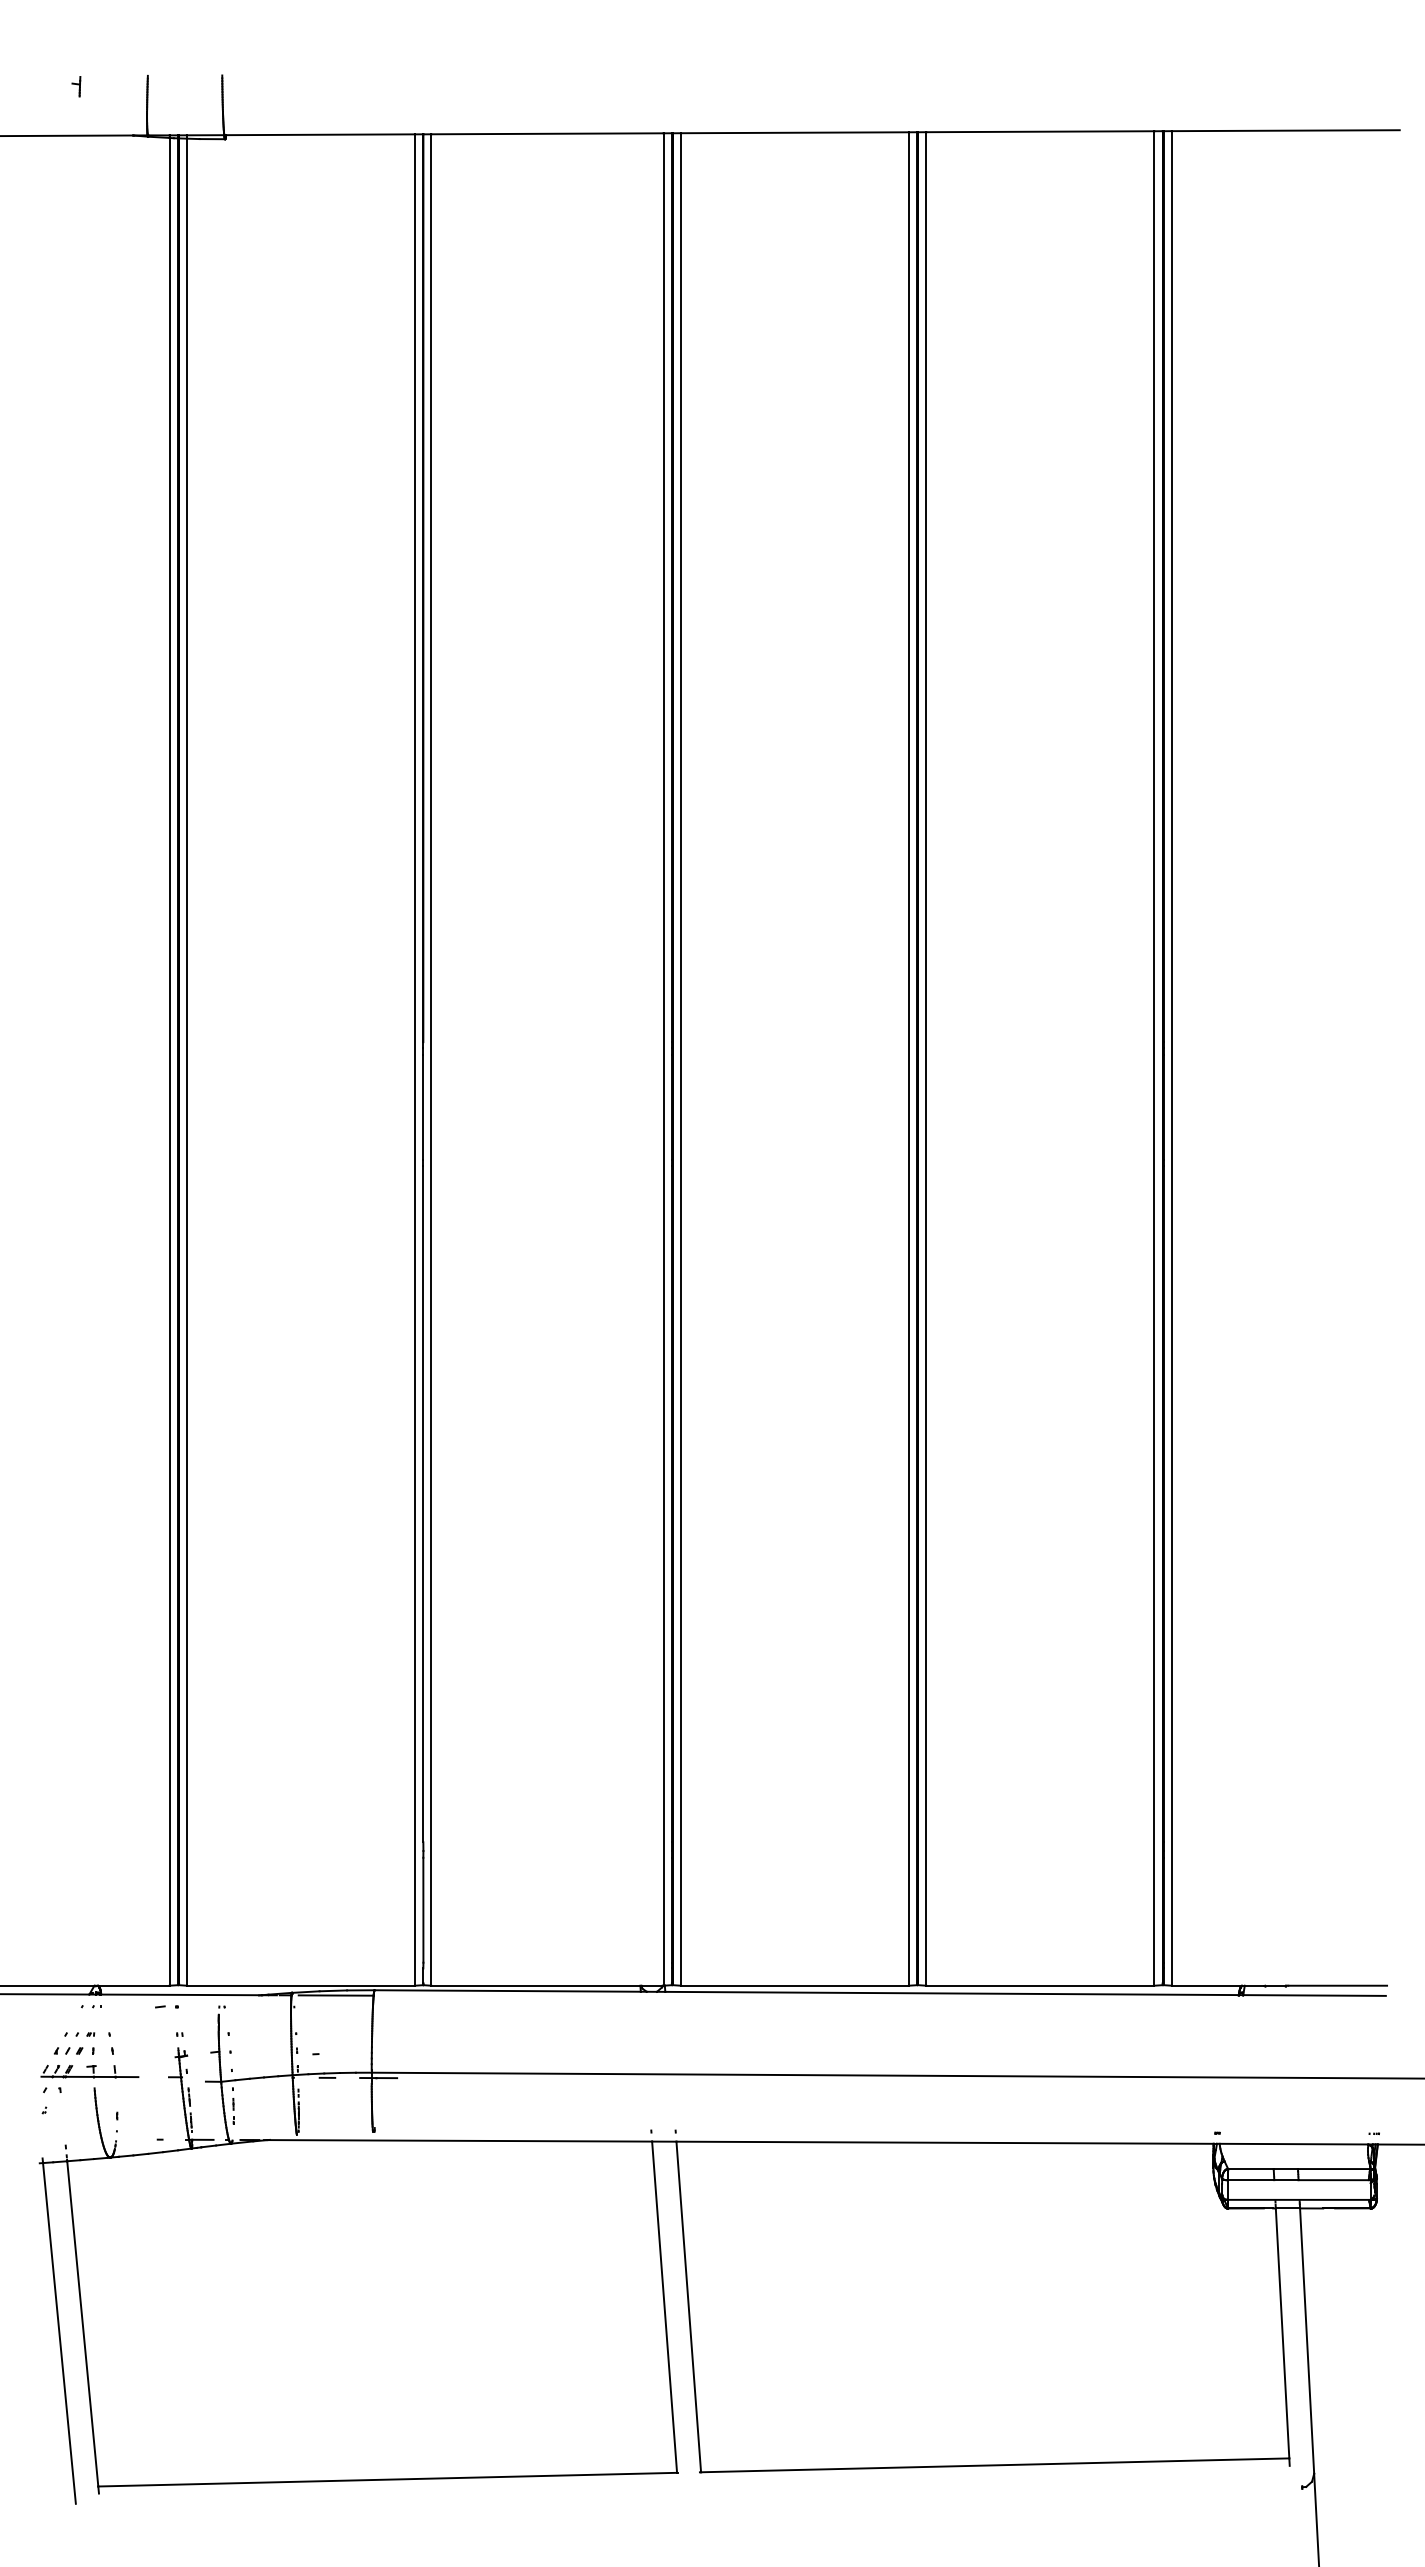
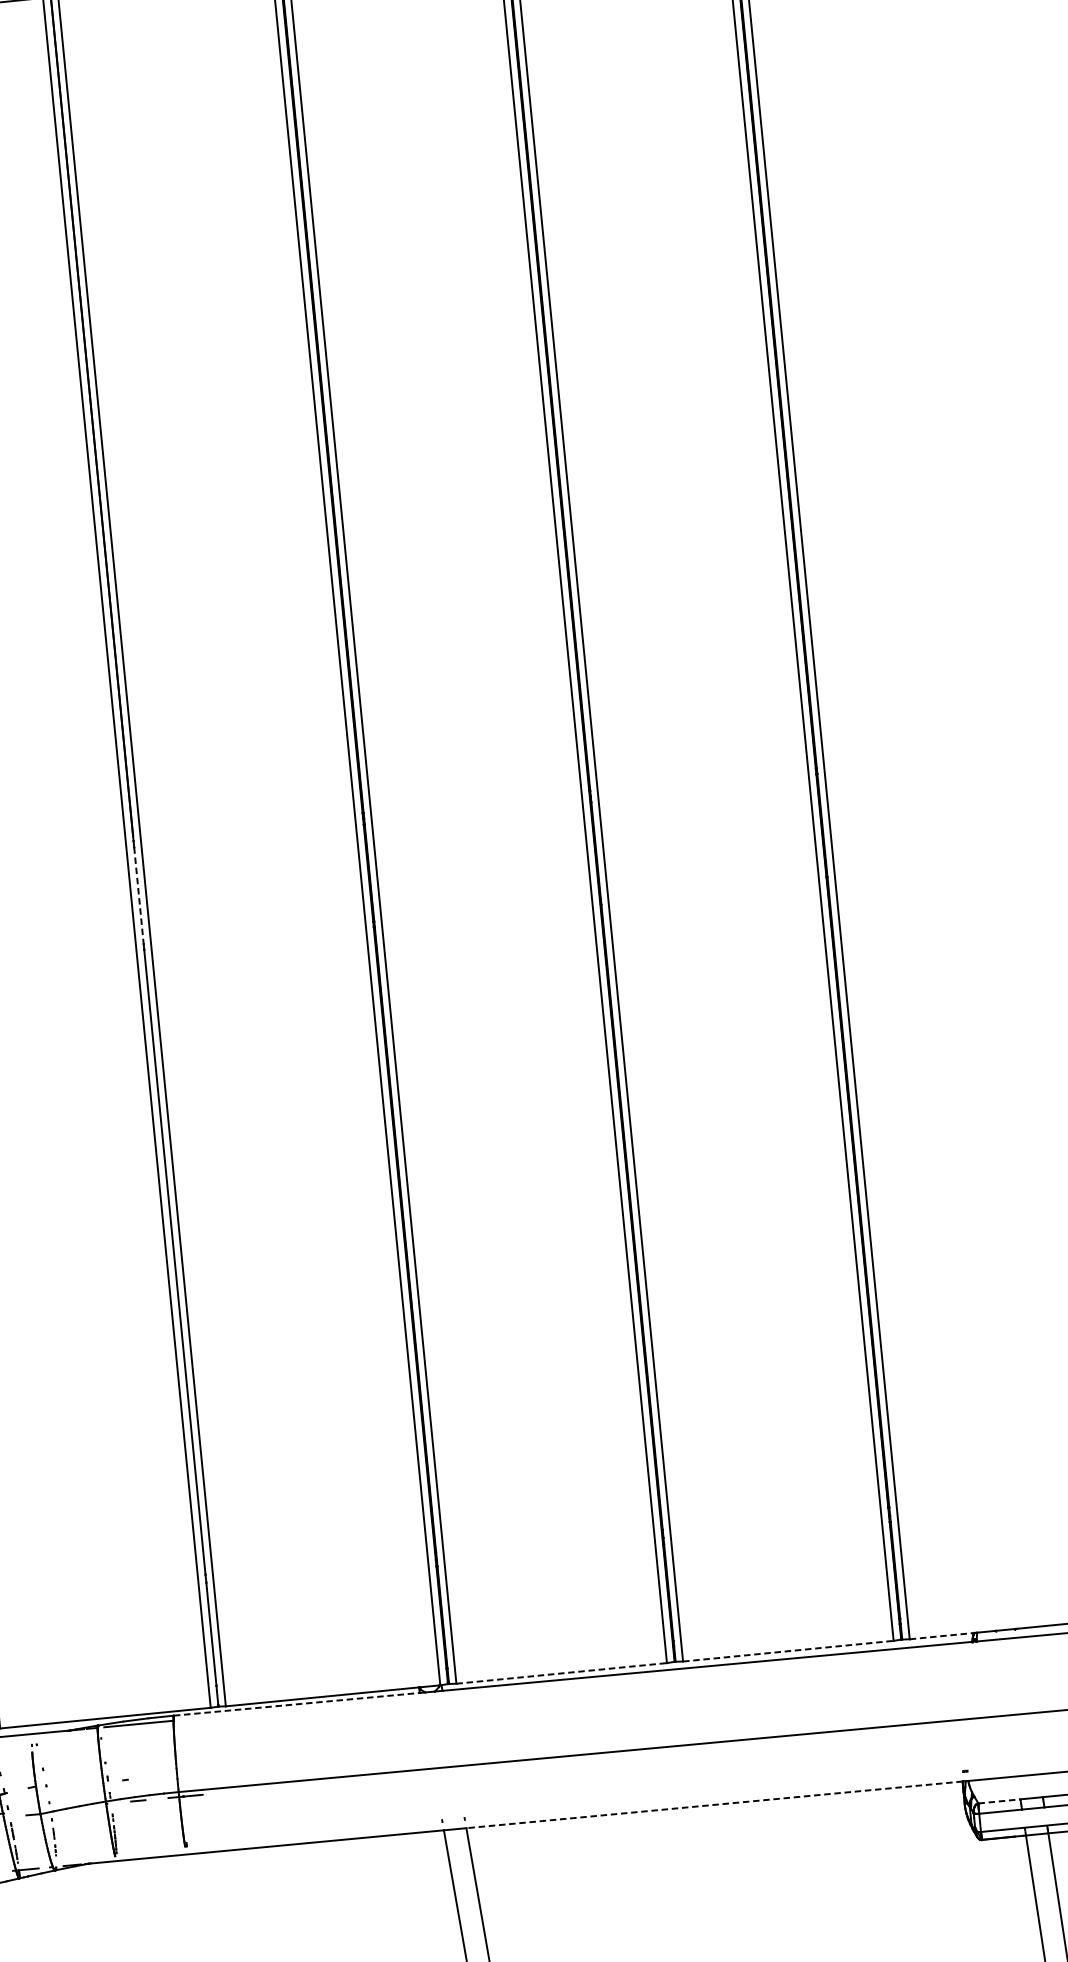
line: (423, 1107) -> (139, 895), solid -> dashed
line: (794, 1985) -> (561, 1673), solid -> dashed
line: (1040, 1985) -> (788, 1650), solid -> dashed
line: (1207, 1985) -> (942, 1635), solid -> dashed
line: (508, 1991) -> (297, 1704), solid -> dashed
line: (945, 2142) -> (714, 1804), solid -> dashed
line: (1250, 2169) -> (999, 1801), solid -> dashed

